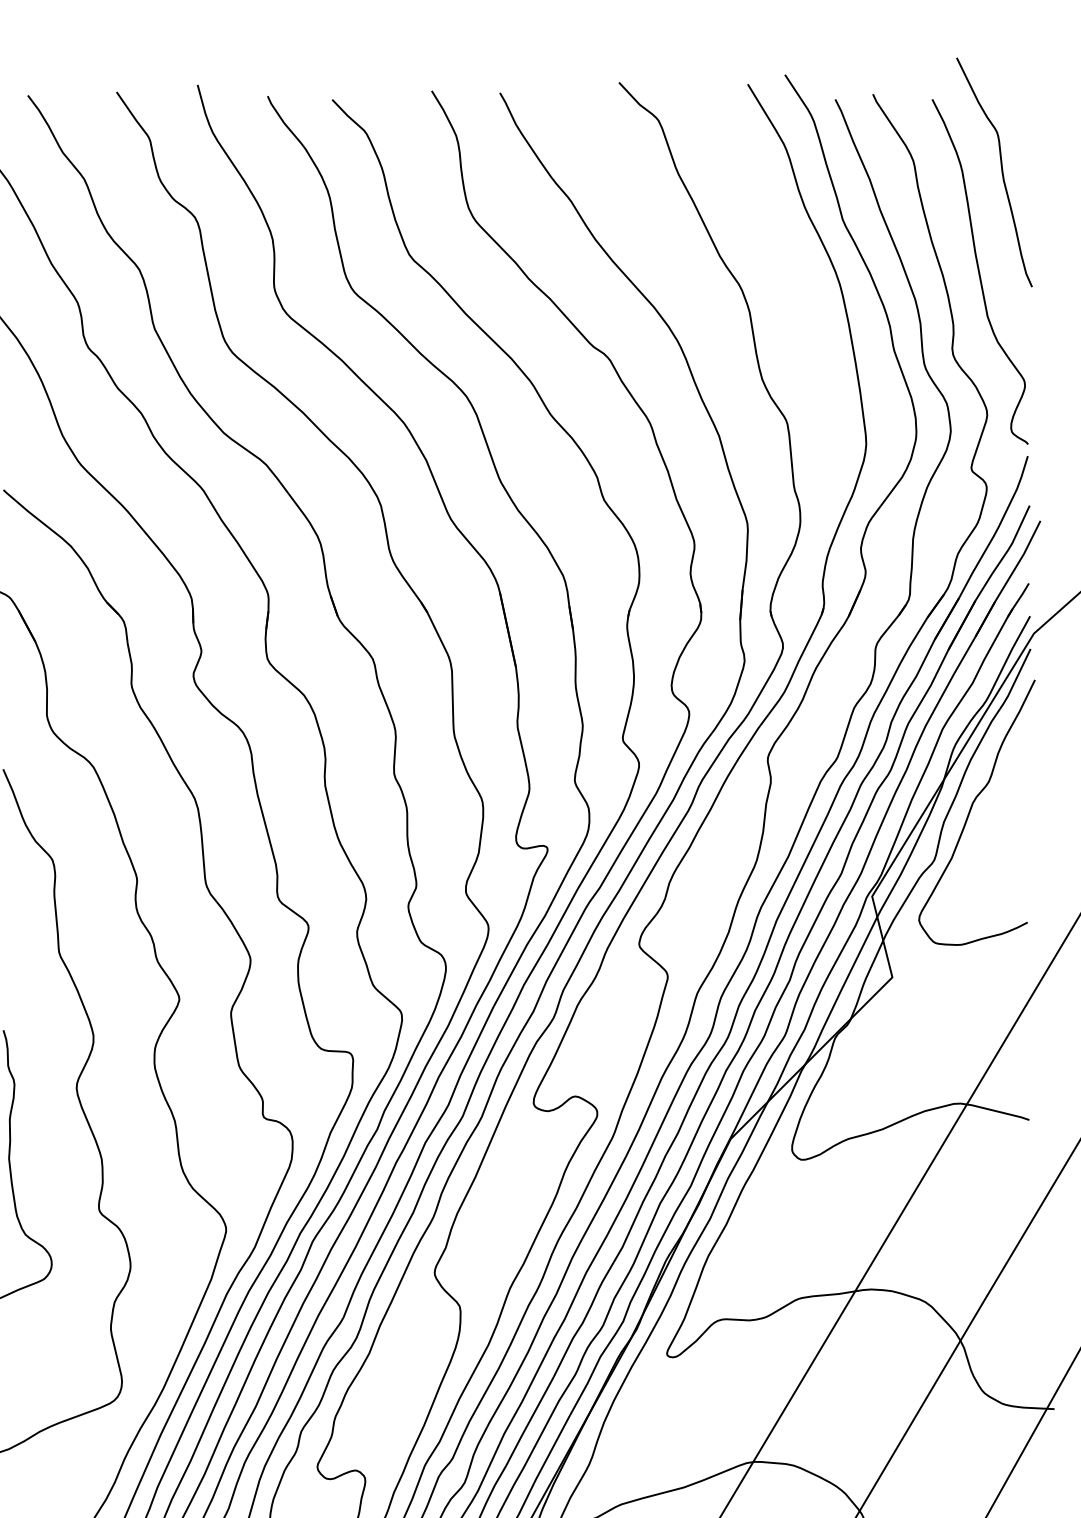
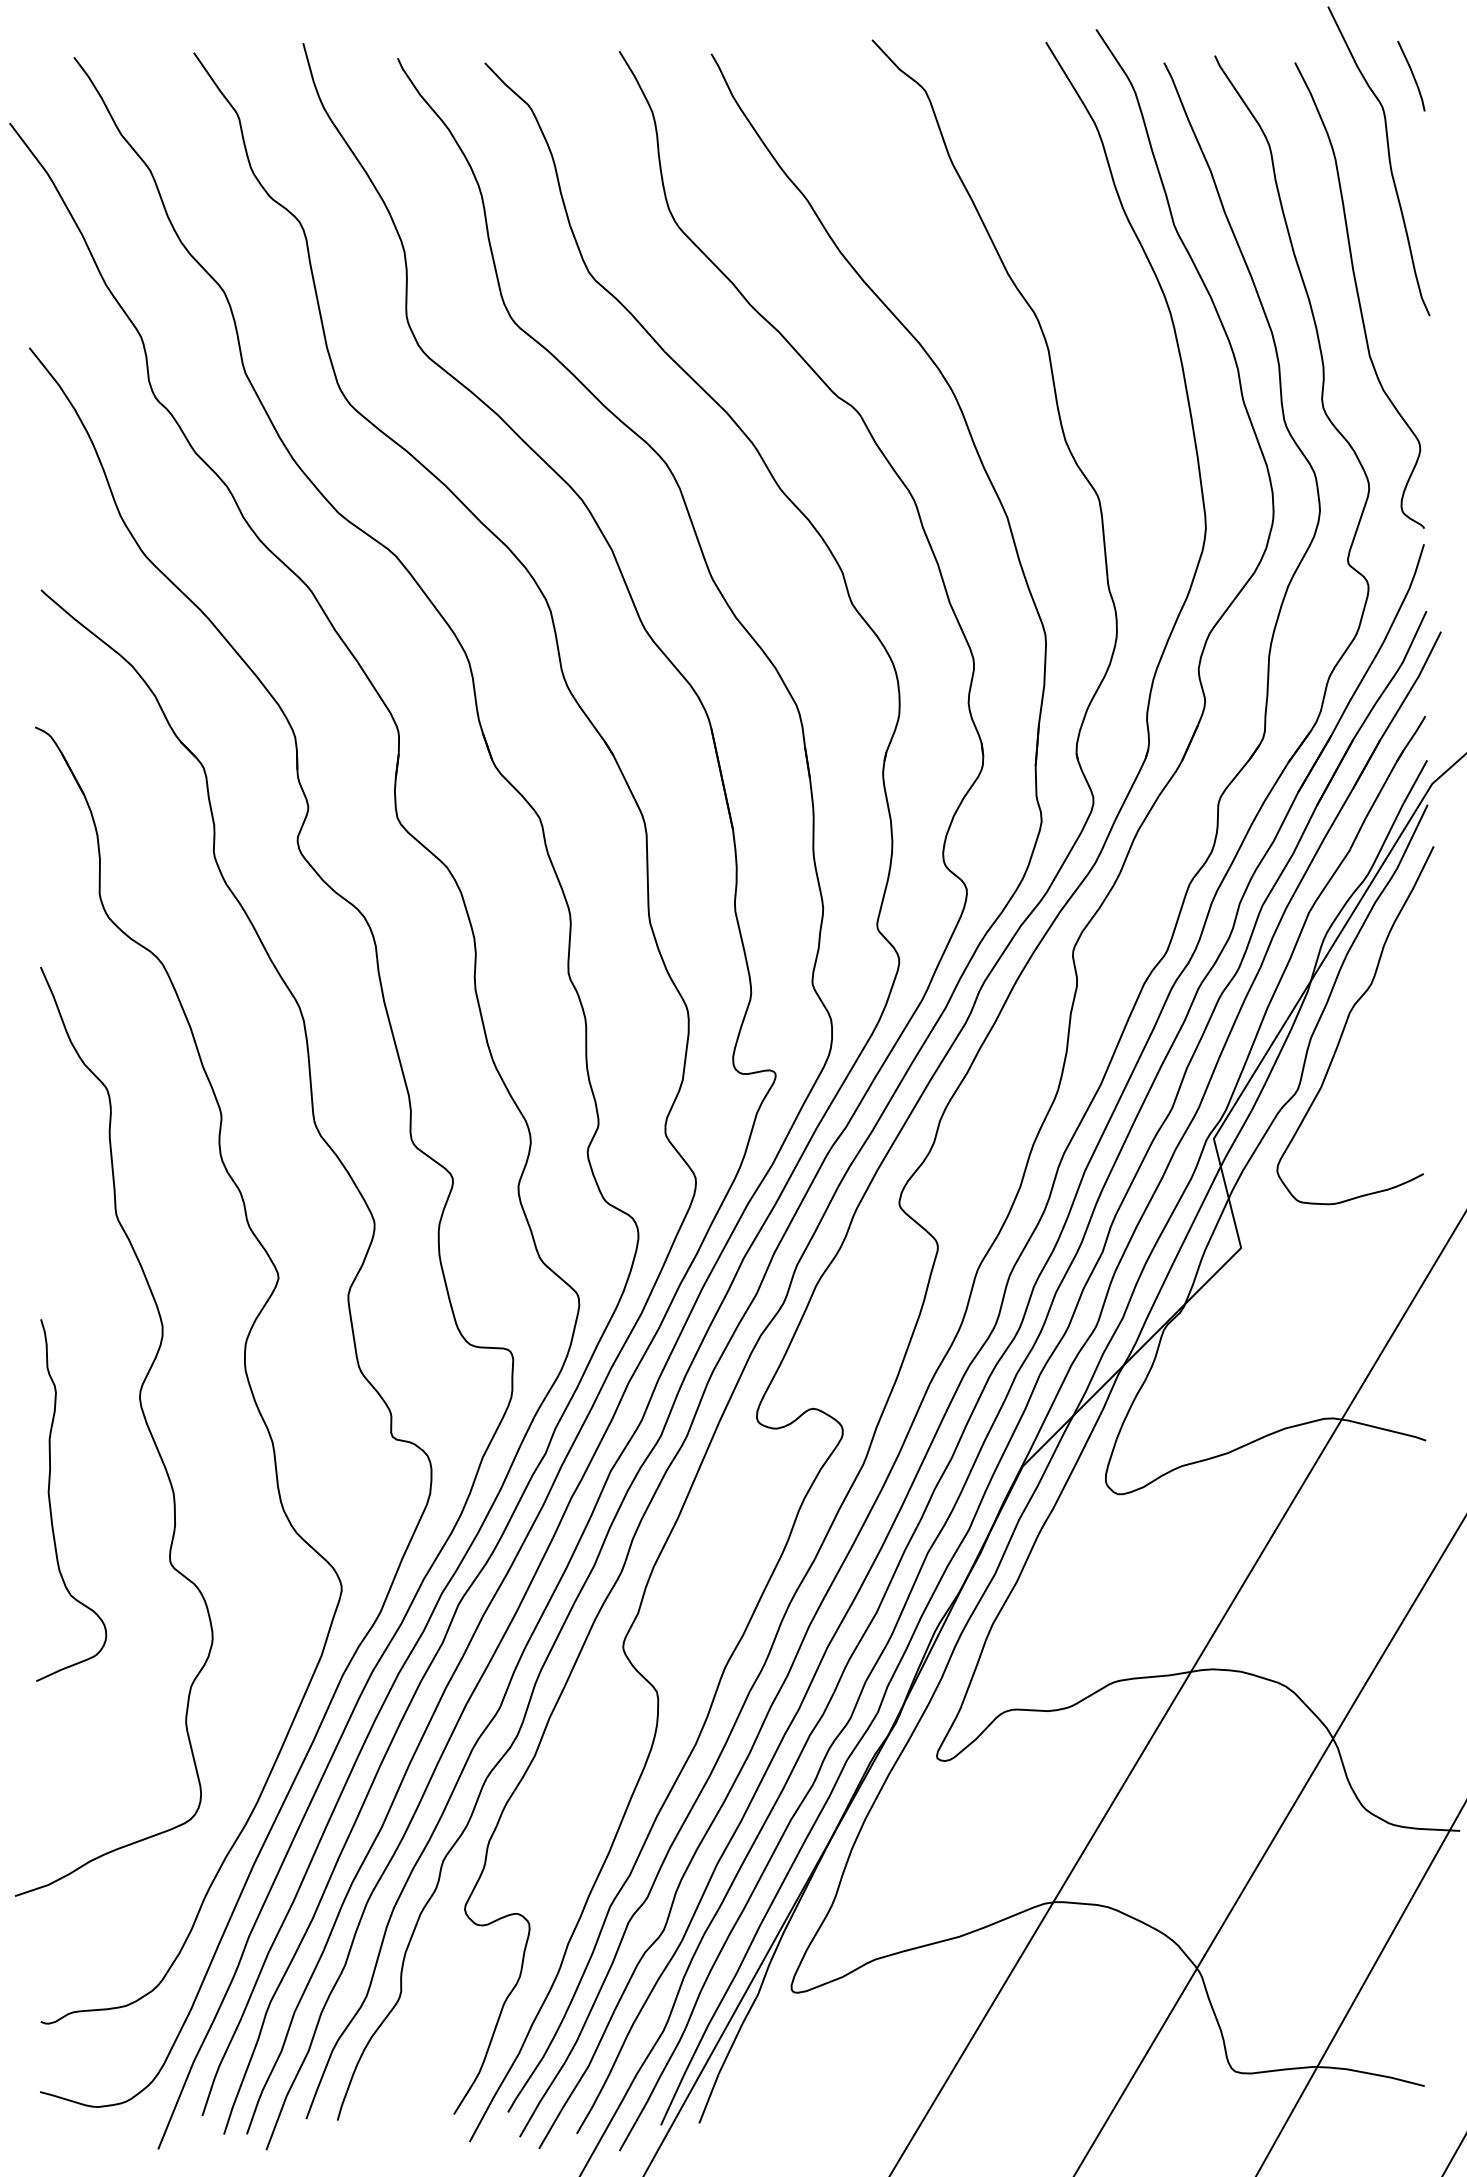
line: (1019, 108) -> (1412, 75), added

